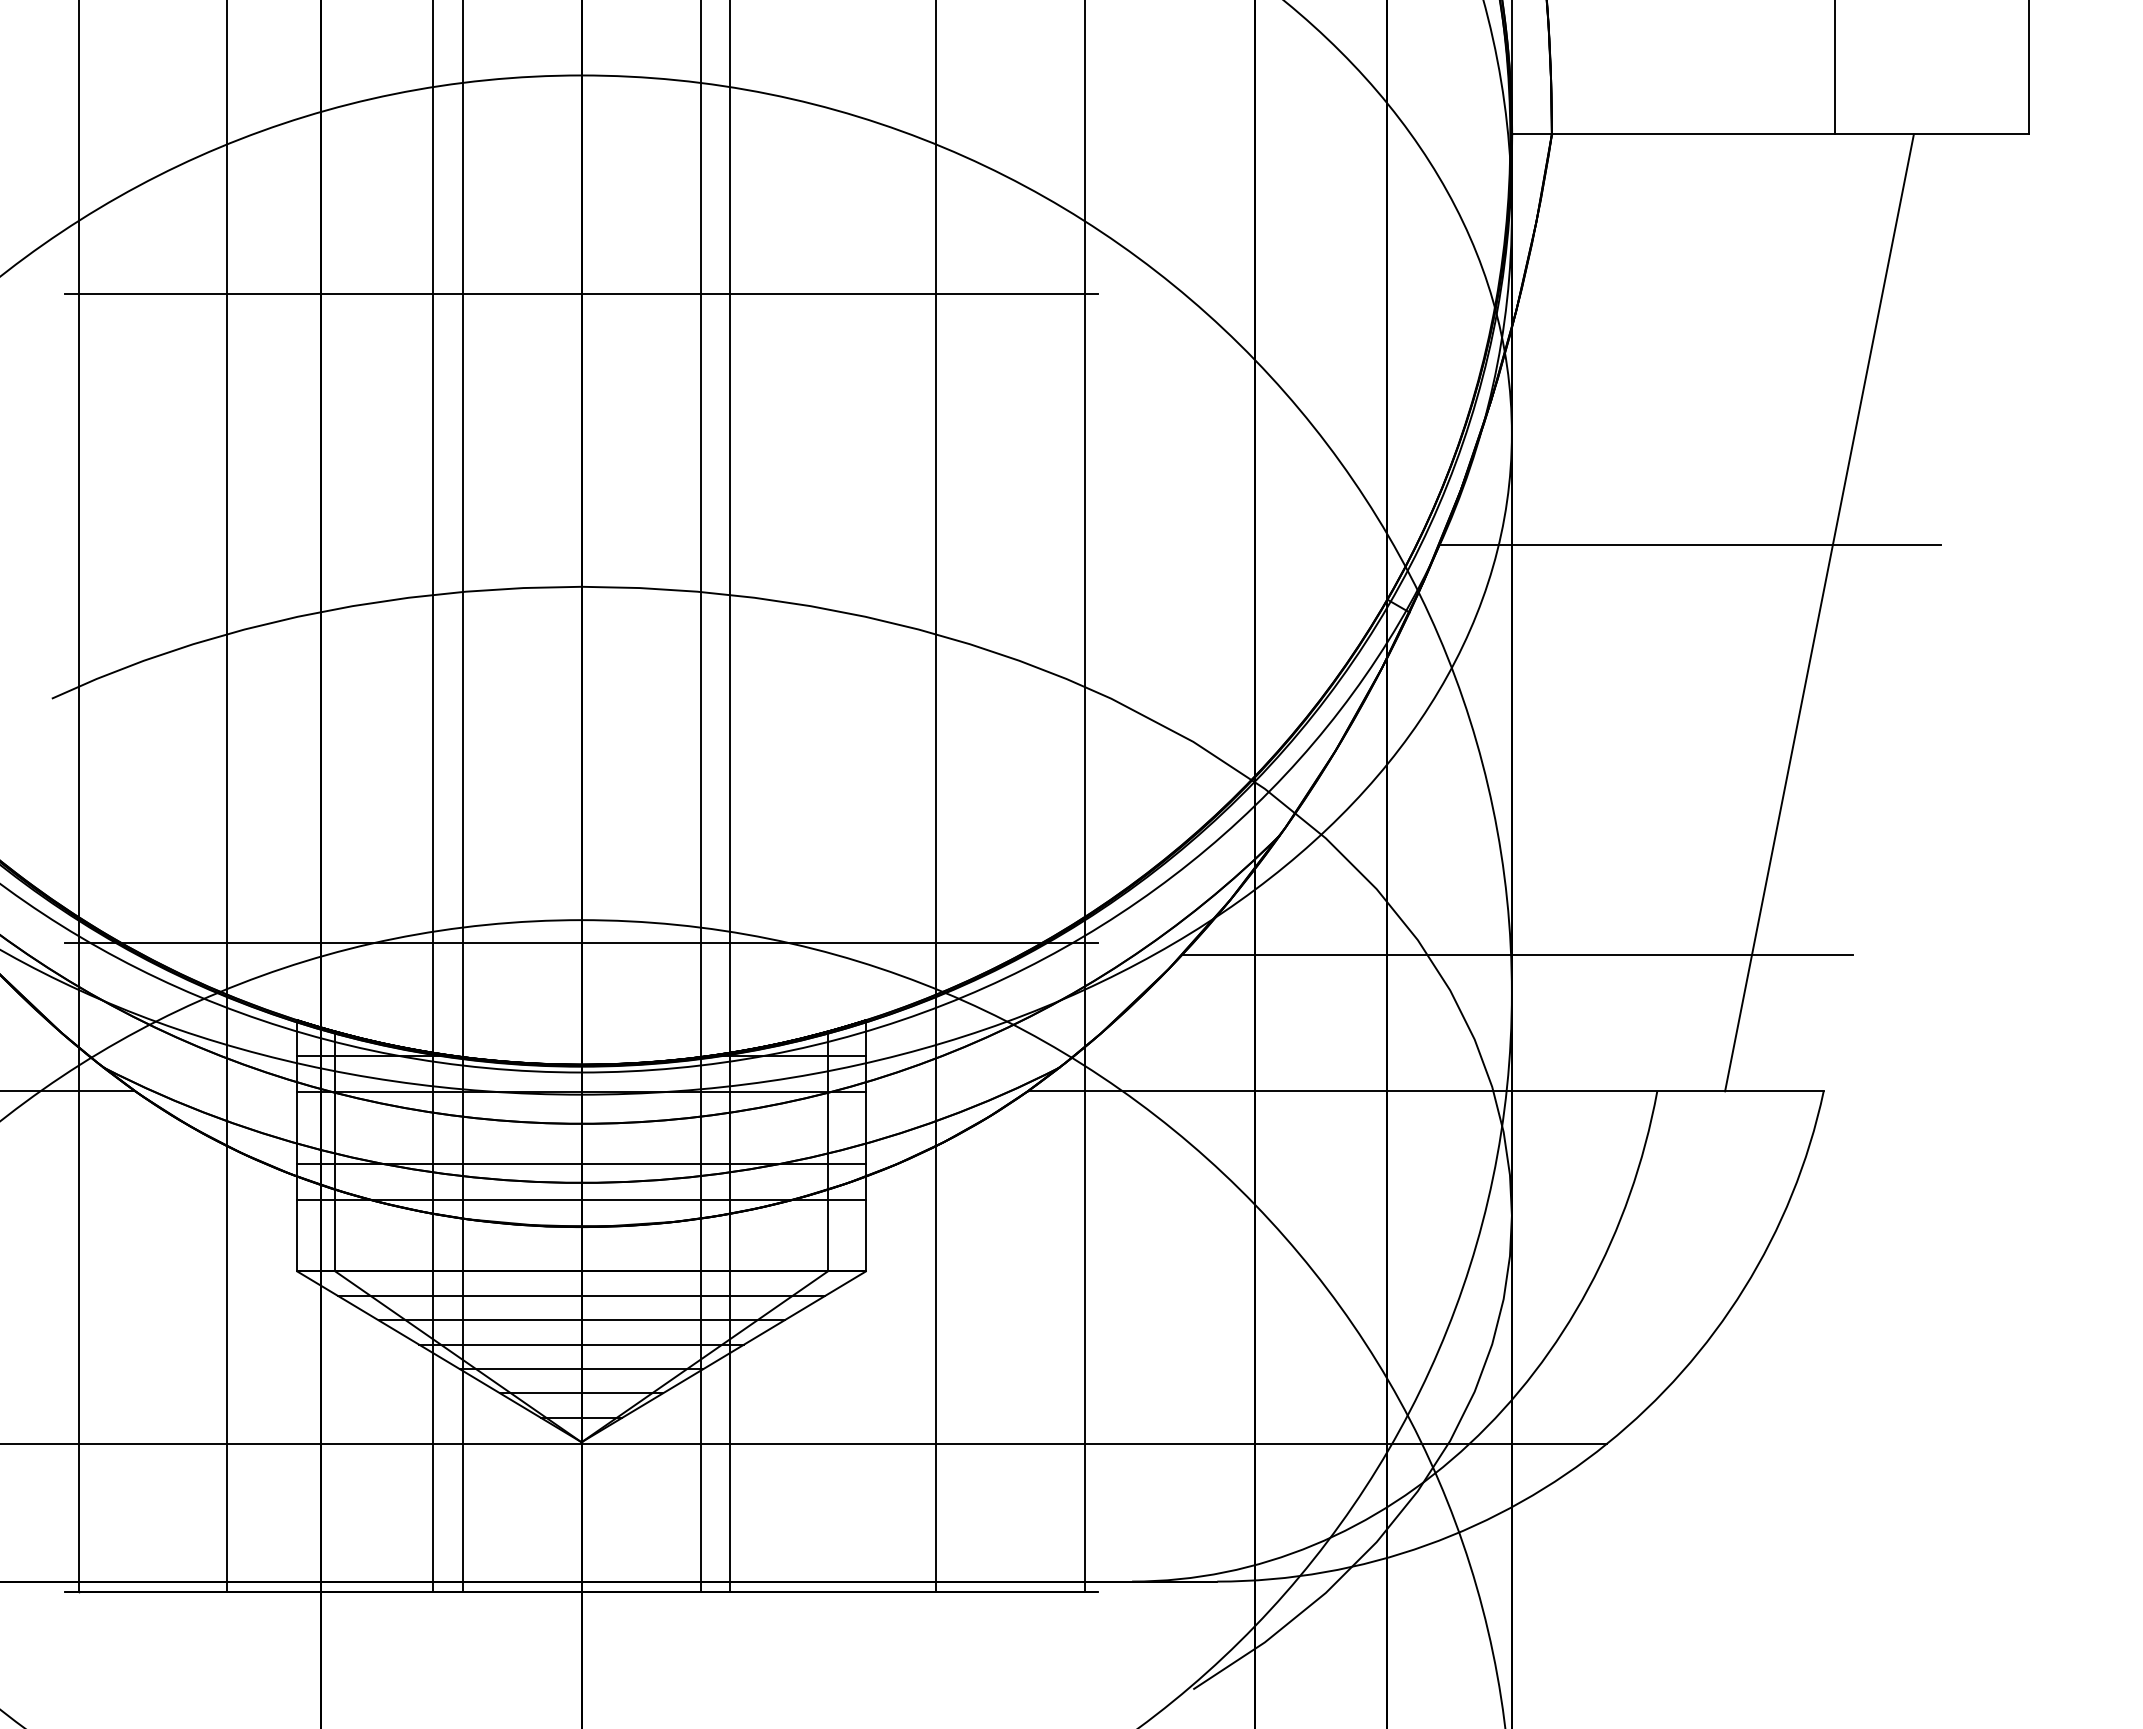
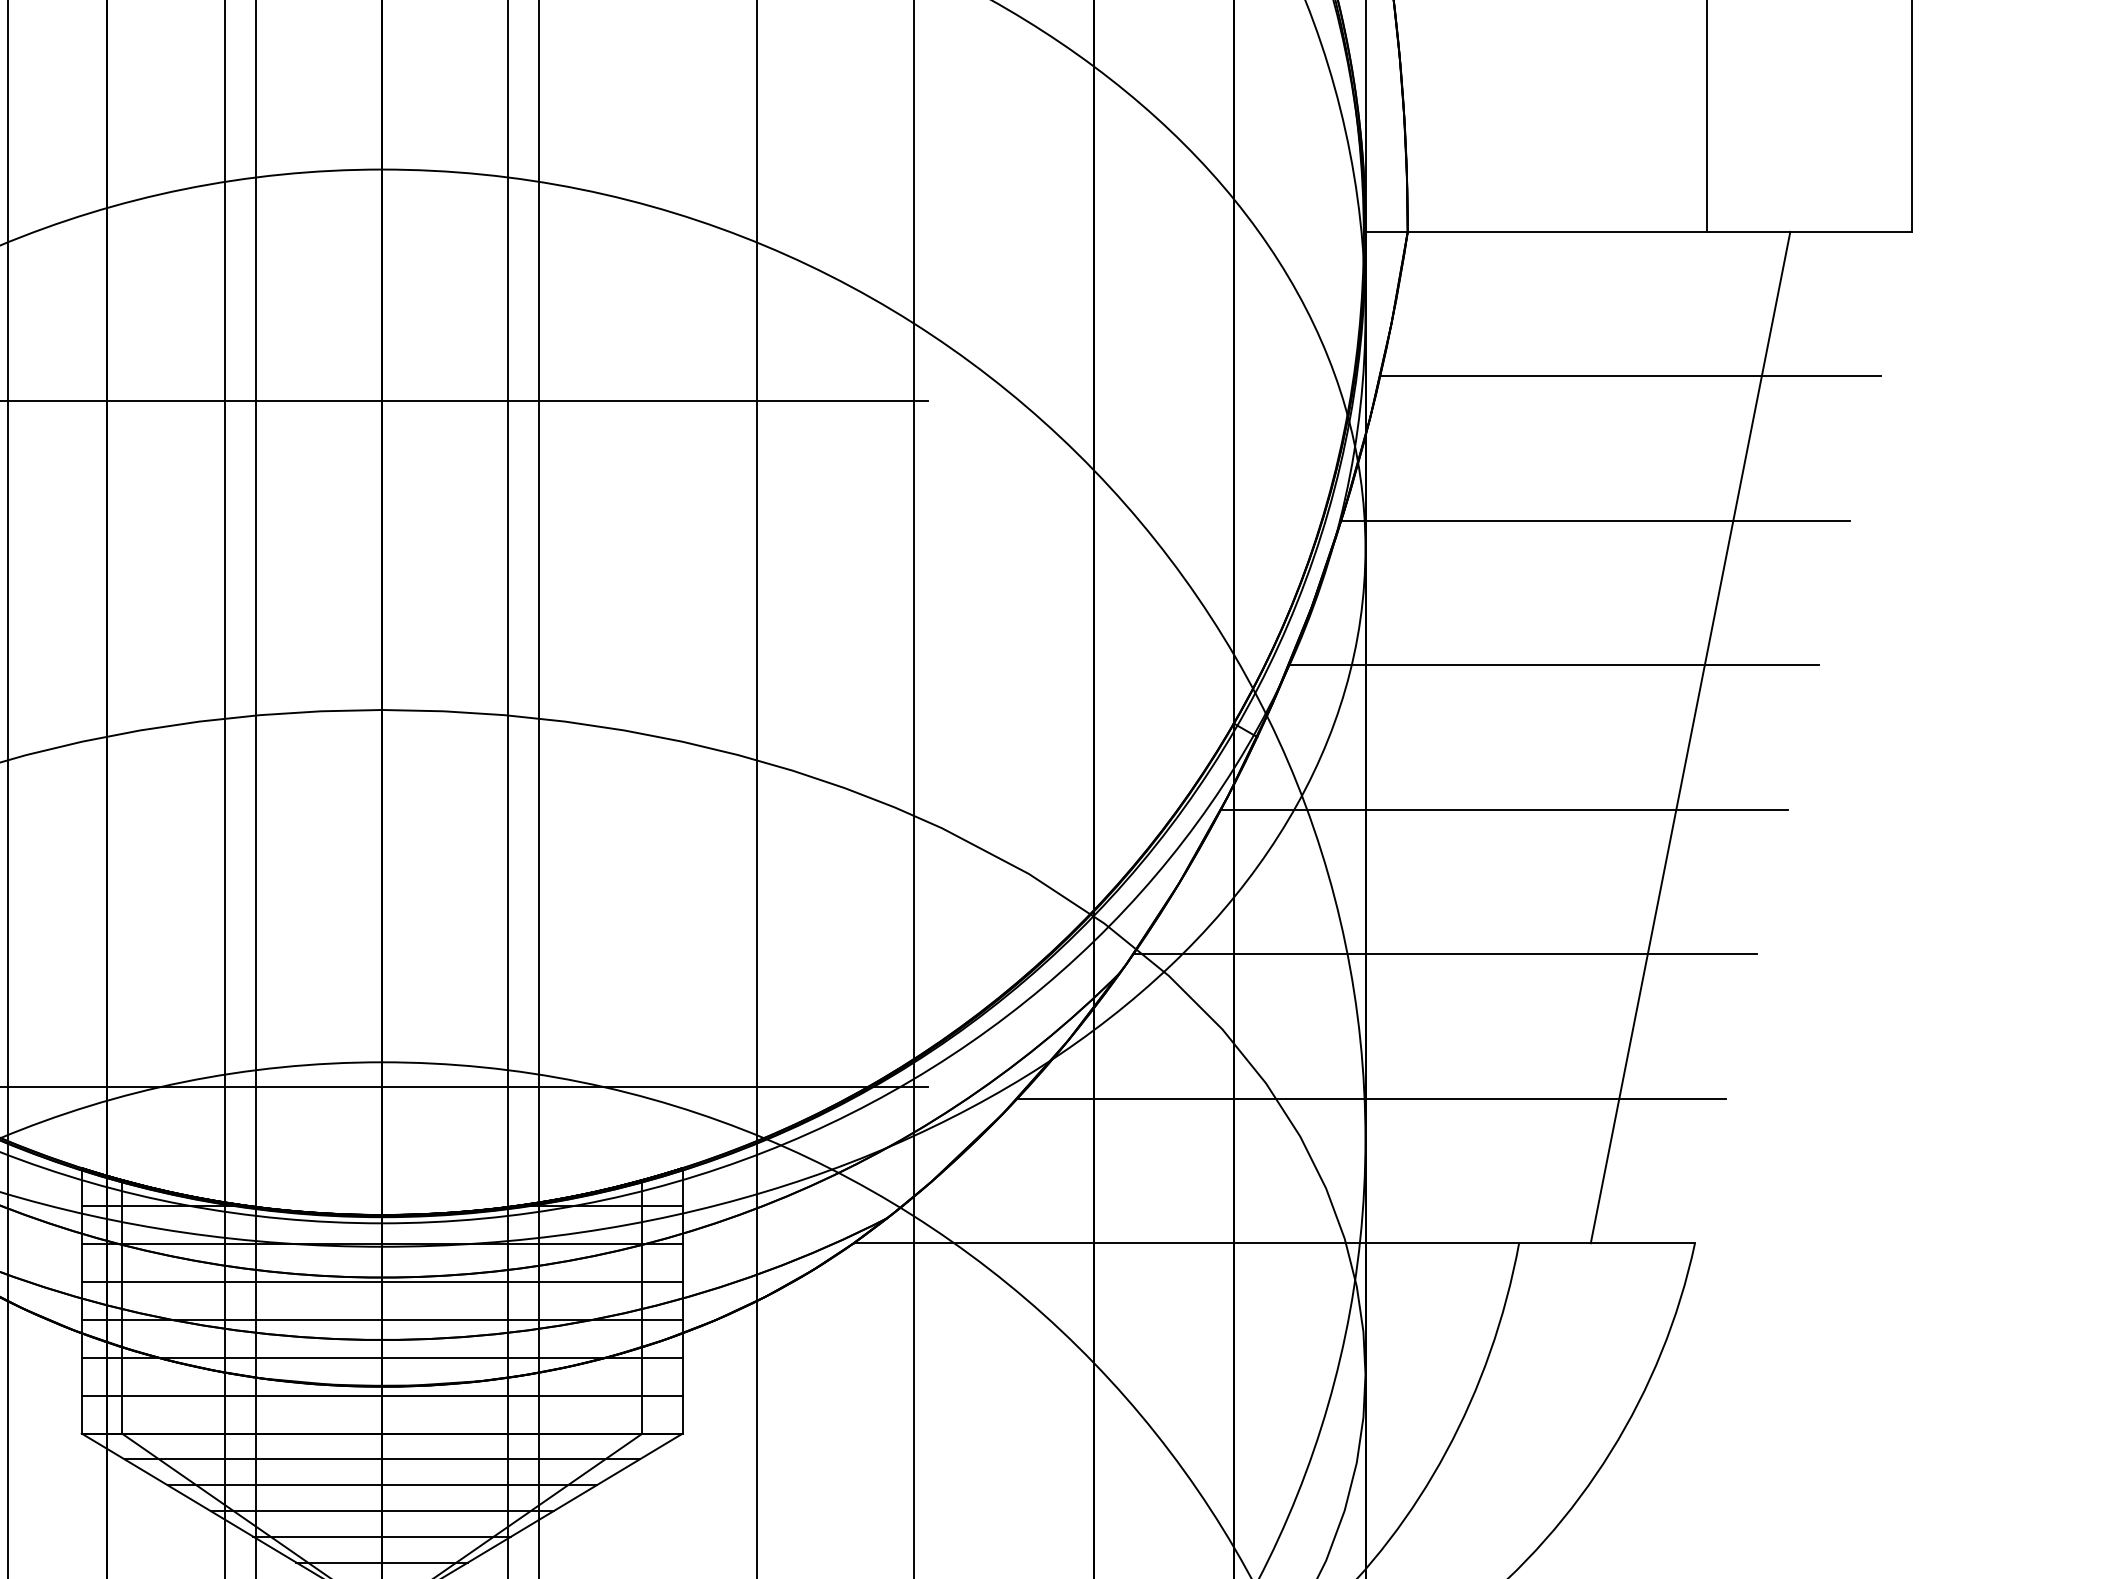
line: (1762, 271) -> (1630, 376), added
line: (1729, 407) -> (1595, 520), added
line: (1643, 681) -> (1504, 810), added
line: (1587, 817) -> (1445, 953), added
line: (581, 1127) -> (382, 1281), added
line: (581, 1235) -> (382, 1395), added

